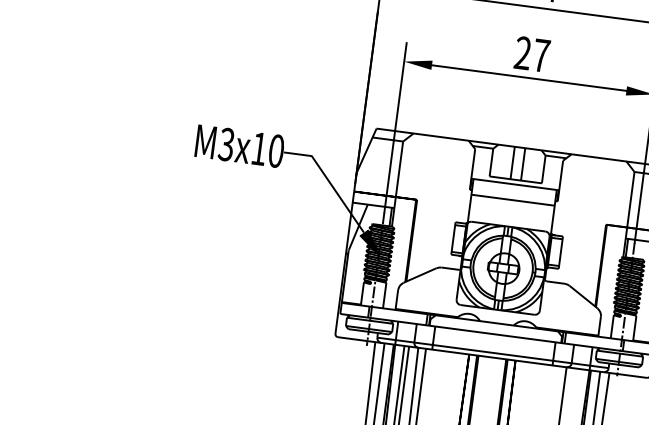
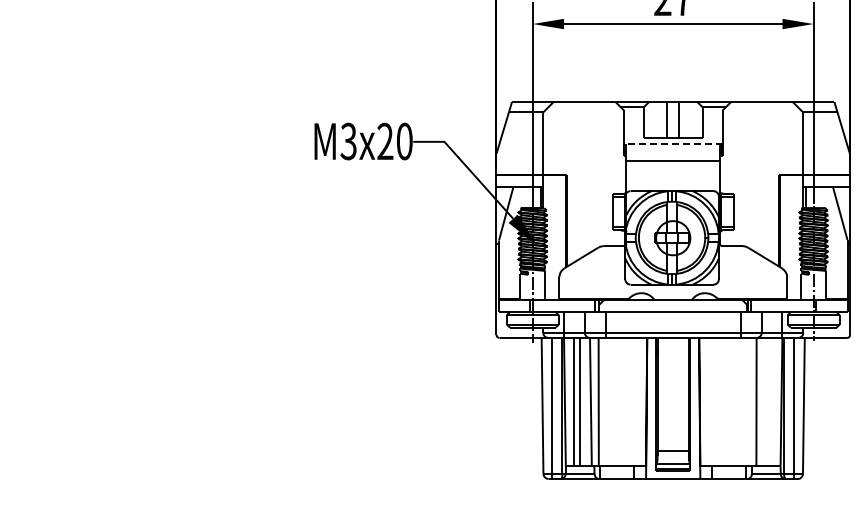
text: (259, 148) -> (385, 140), M3x10 -> M3x20
line: (514, 184) -> (672, 143), solid -> dashed

